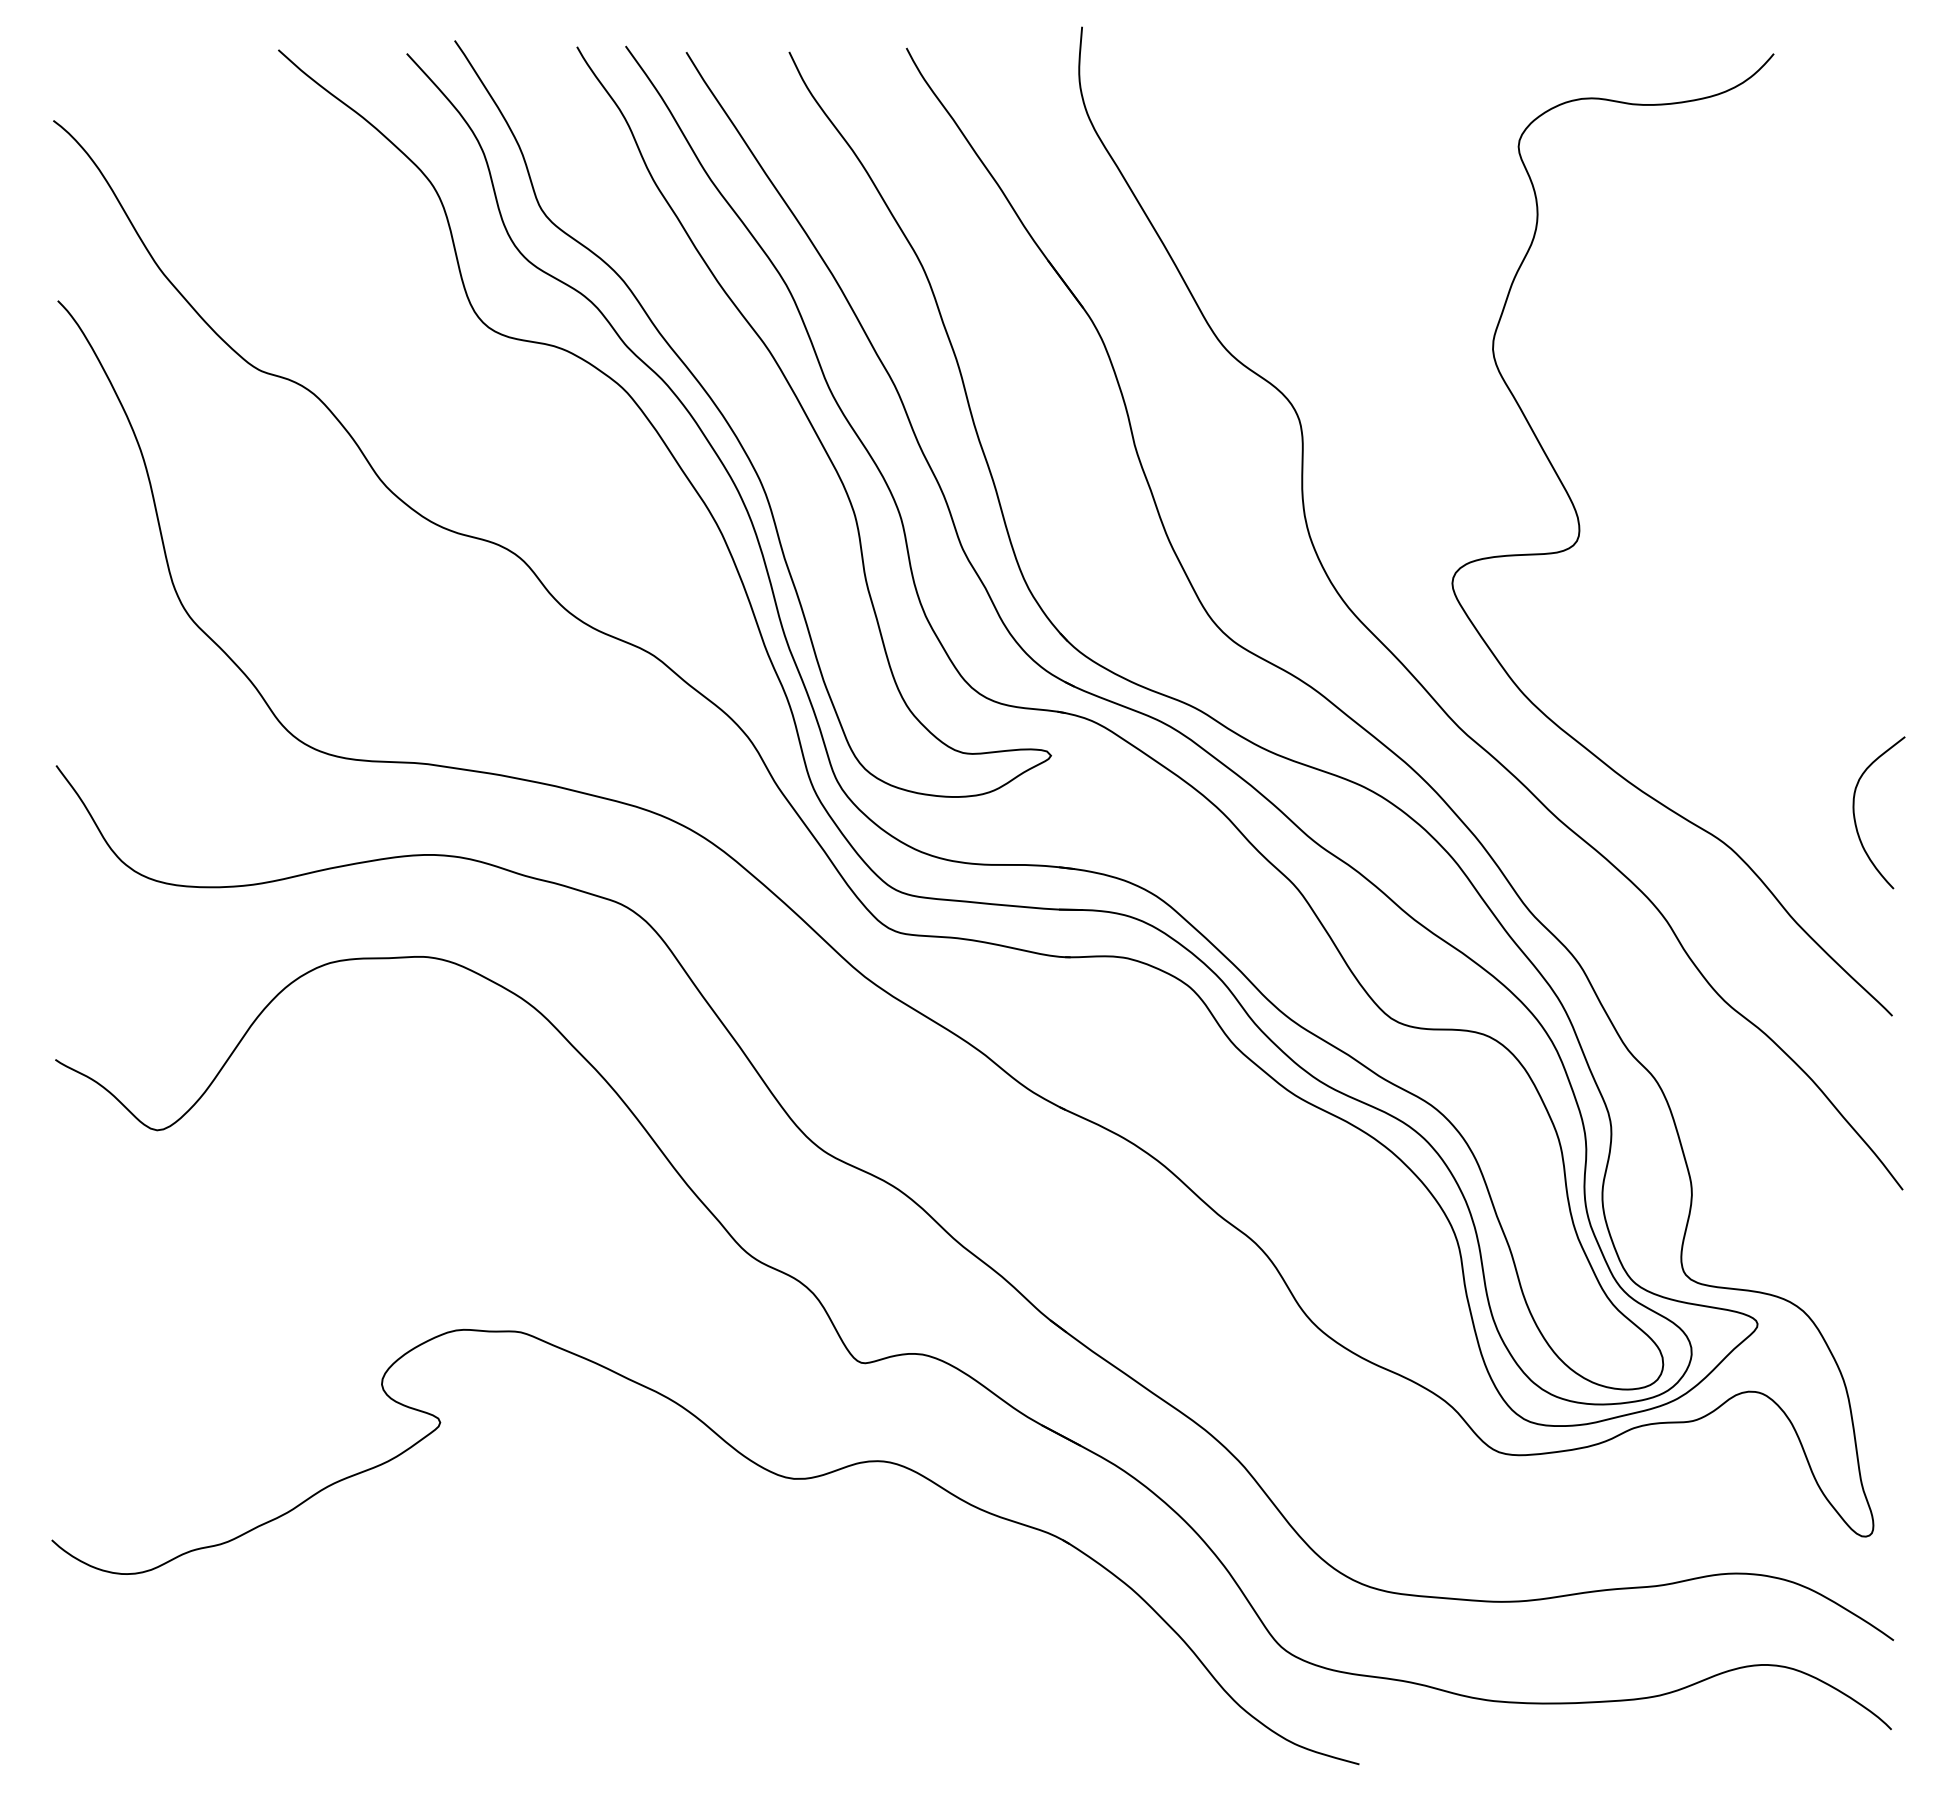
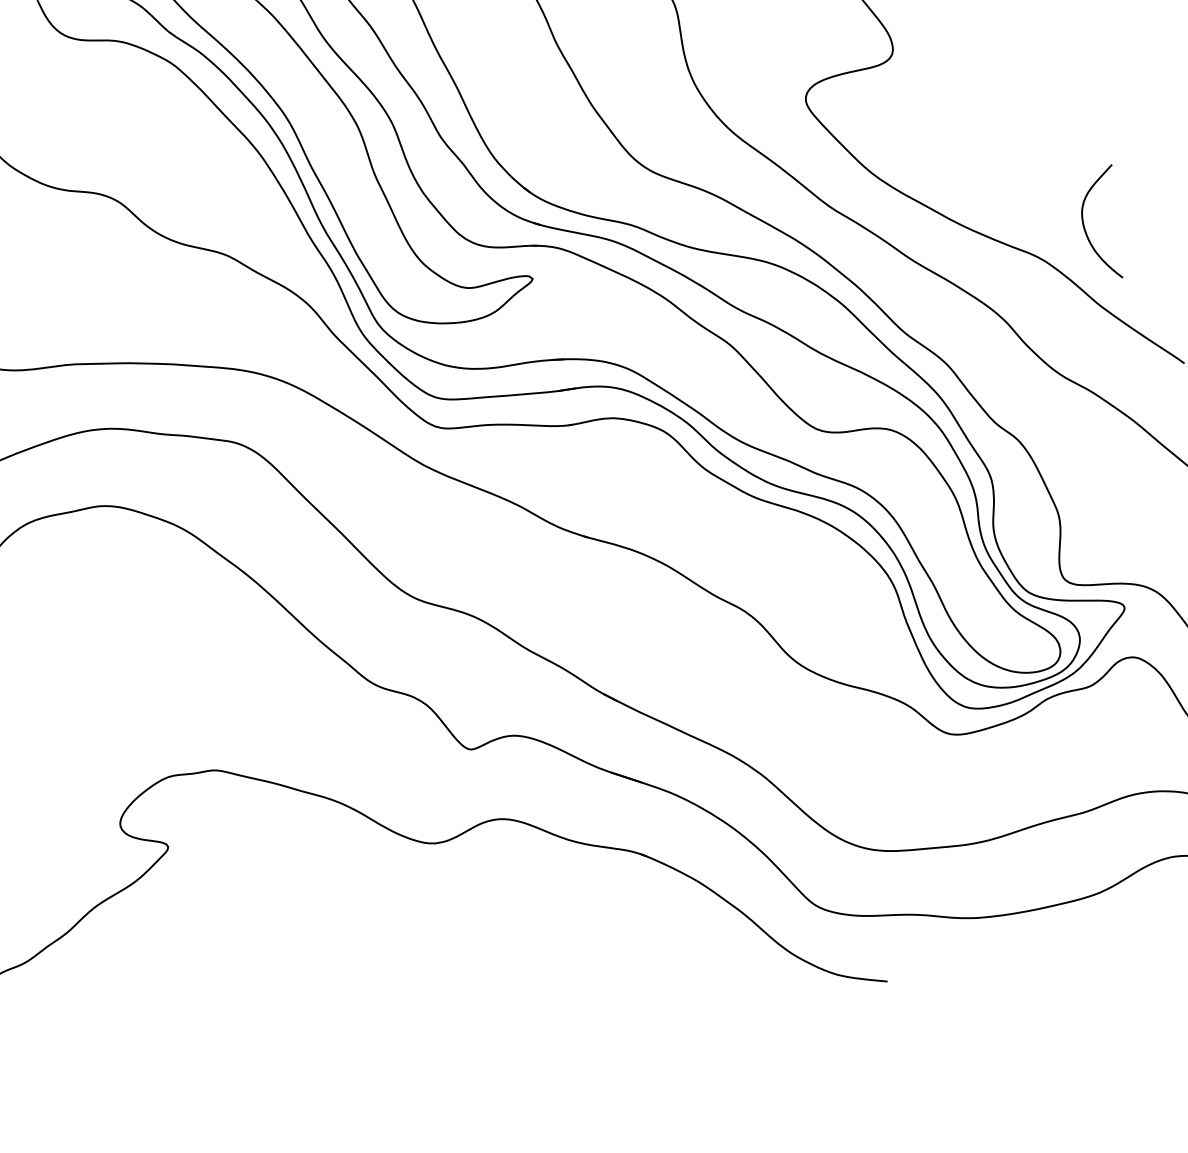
curve: (1855, 816) -> (1085, 229), moved

